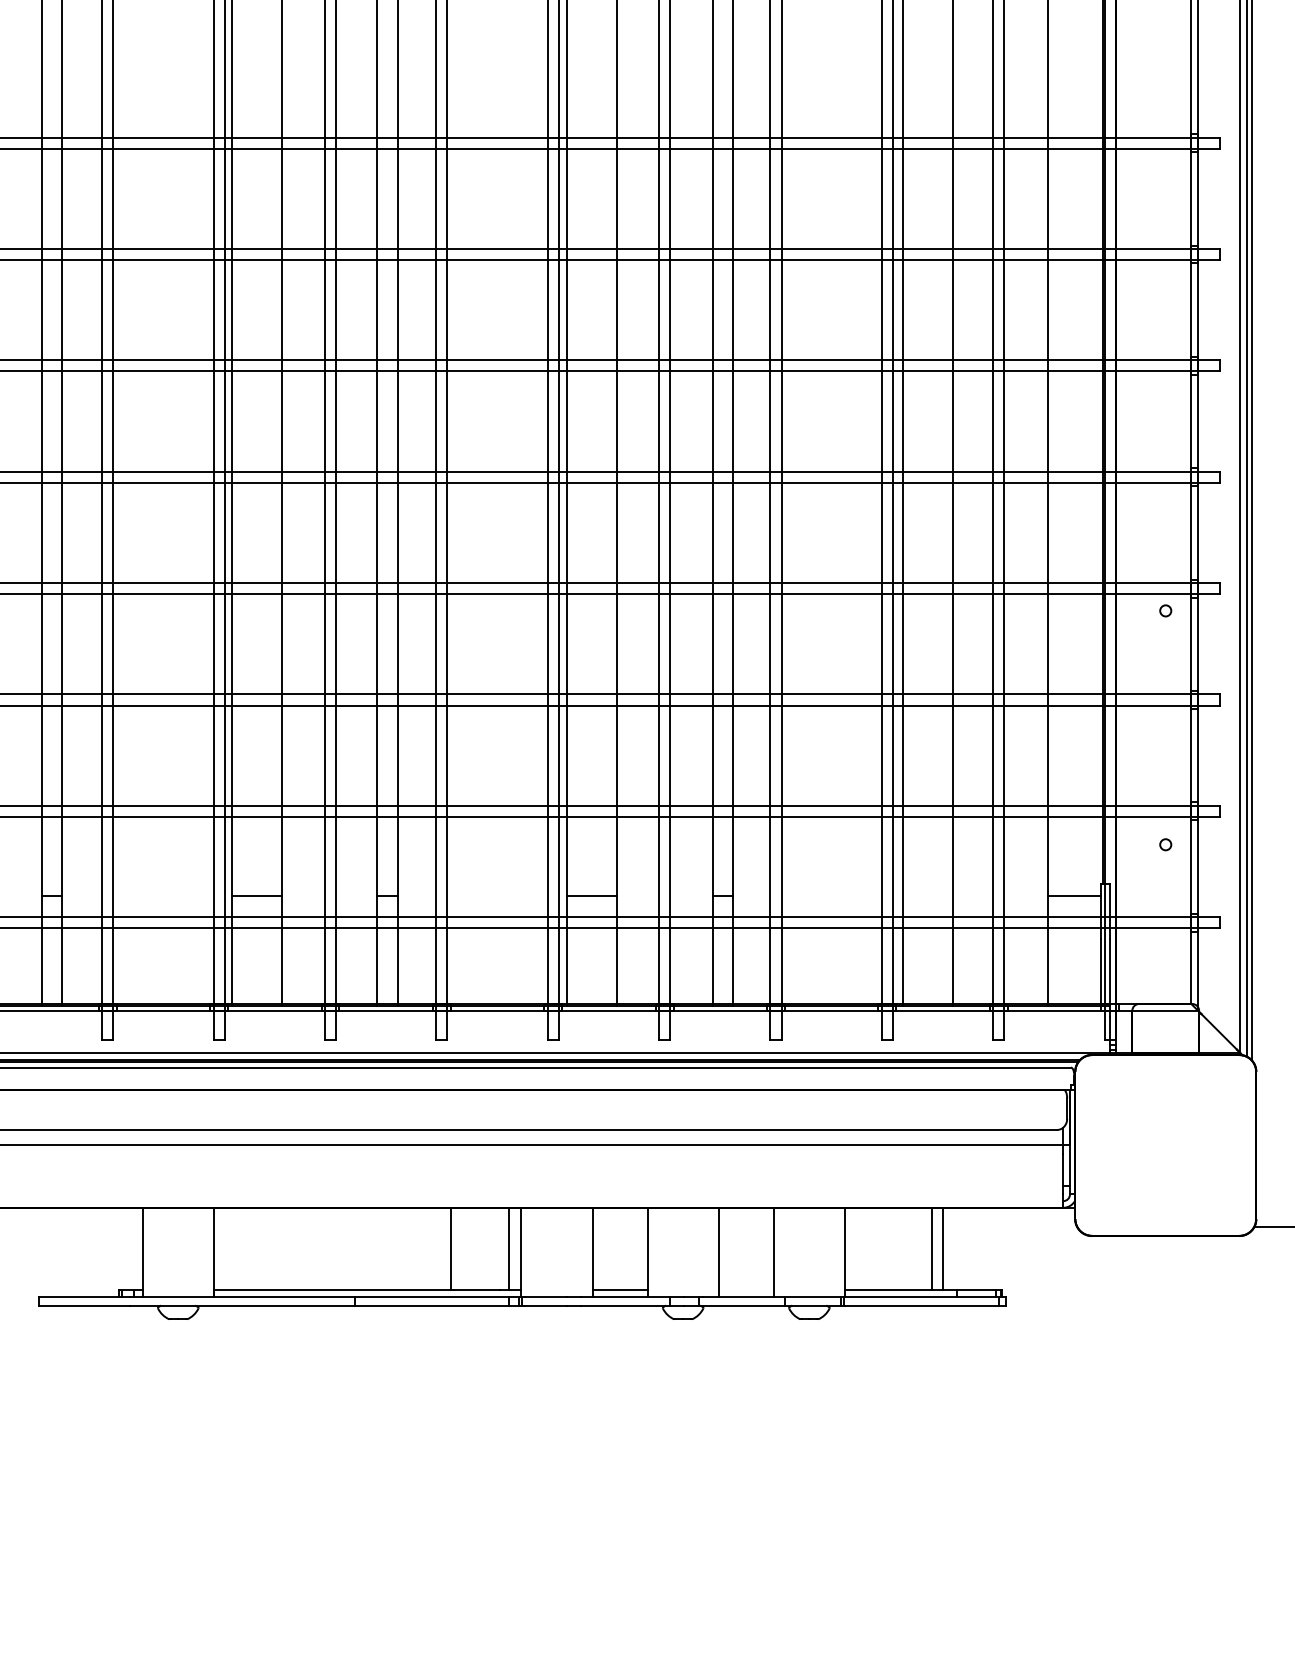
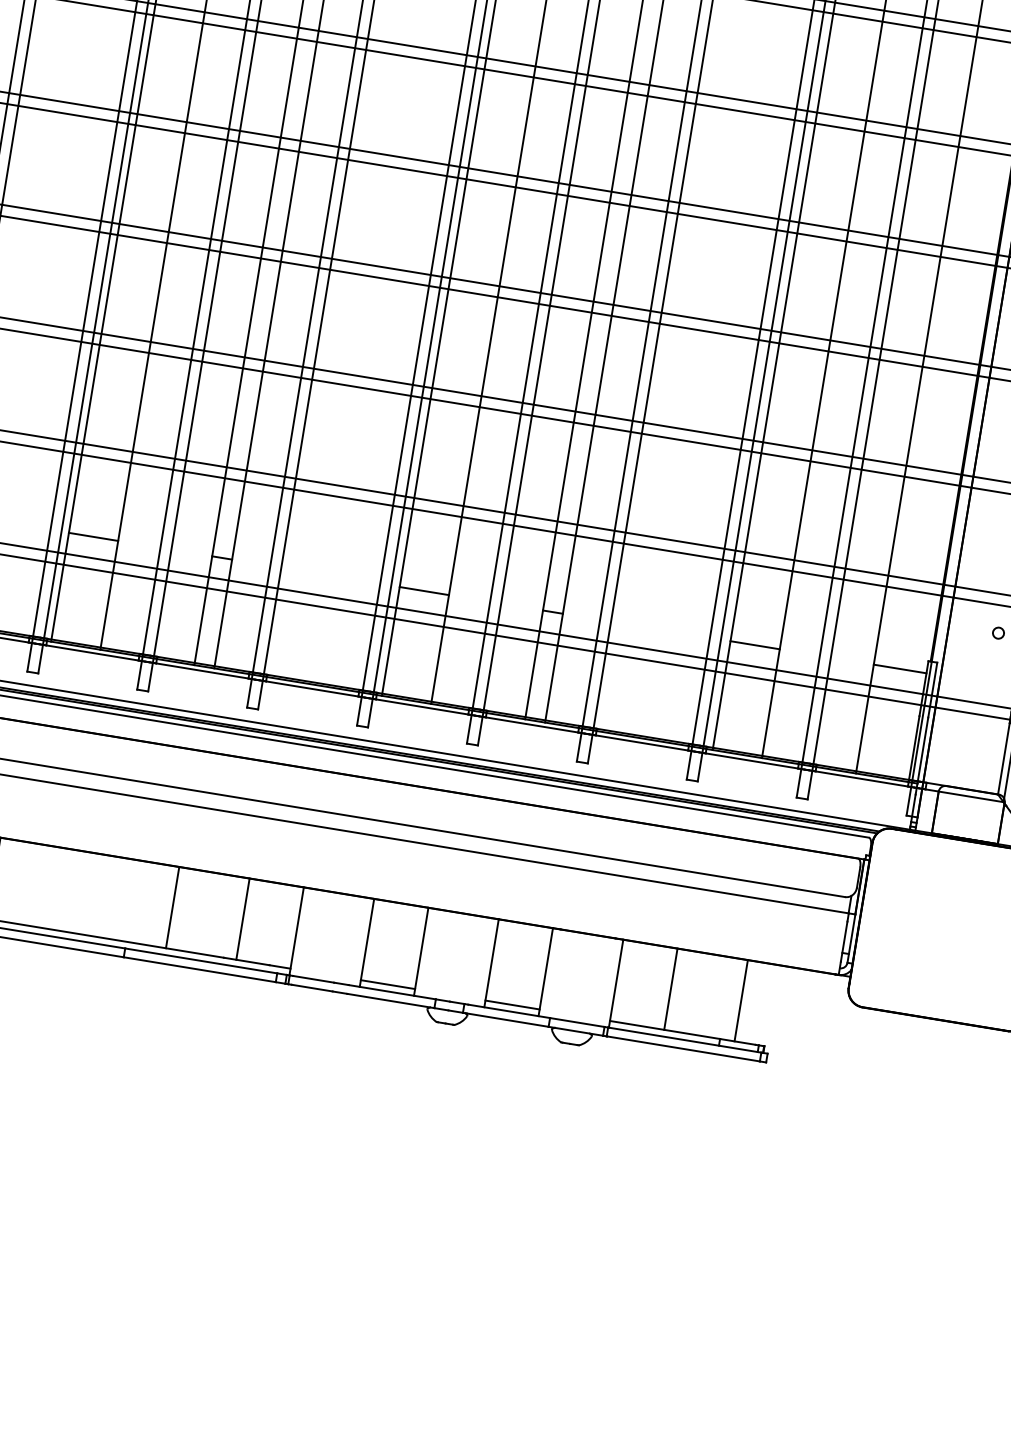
line: (927, 896) -> (755, 645), added
line: (451, 1248) -> (173, 907), moved
line: (509, 1248) -> (243, 918), moved
line: (932, 1248) -> (741, 1000), moved
line: (942, 1248) -> (670, 988), moved
line: (745, 1290) -> (511, 1005), added

